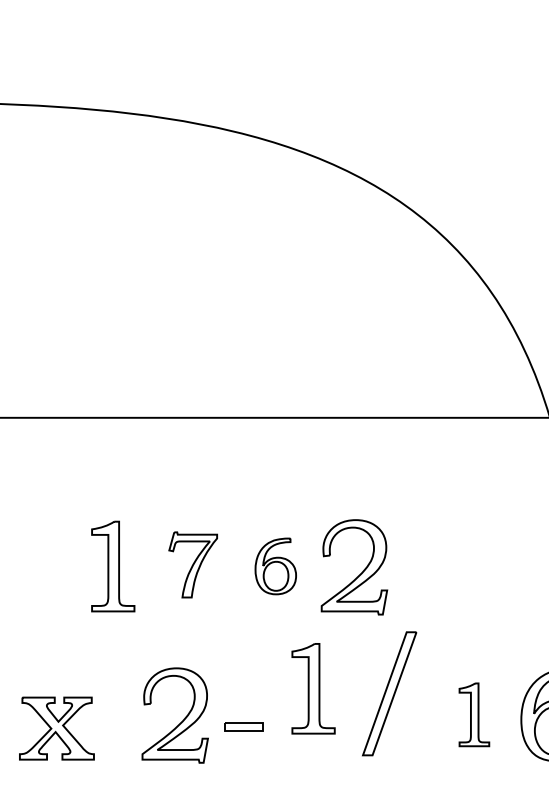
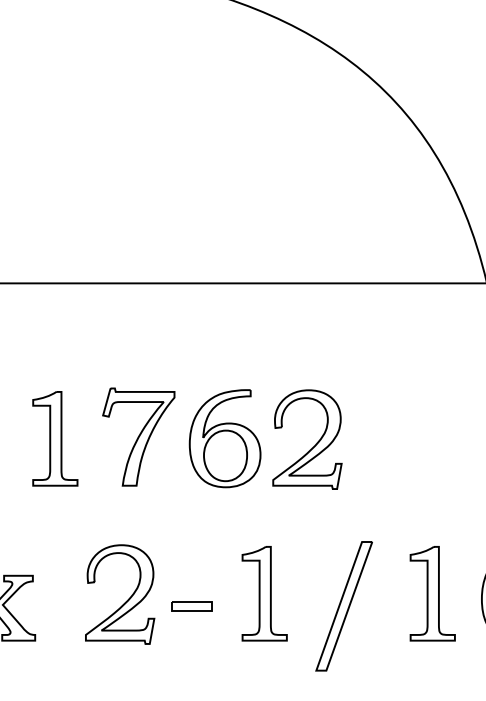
part: (193, 564) -> (139, 436), size x1.43
part: (275, 566) -> (224, 438), size x1.67
part: (313, 688) -> (264, 593), moved
part: (389, 693) -> (344, 606), moved
part: (474, 714) -> (432, 593), size x1.43

